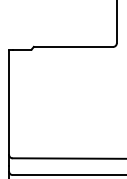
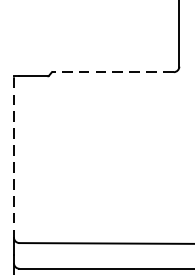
line: (73, 46) -> (112, 71), solid -> dashed
line: (9, 103) -> (14, 158), solid -> dashed

